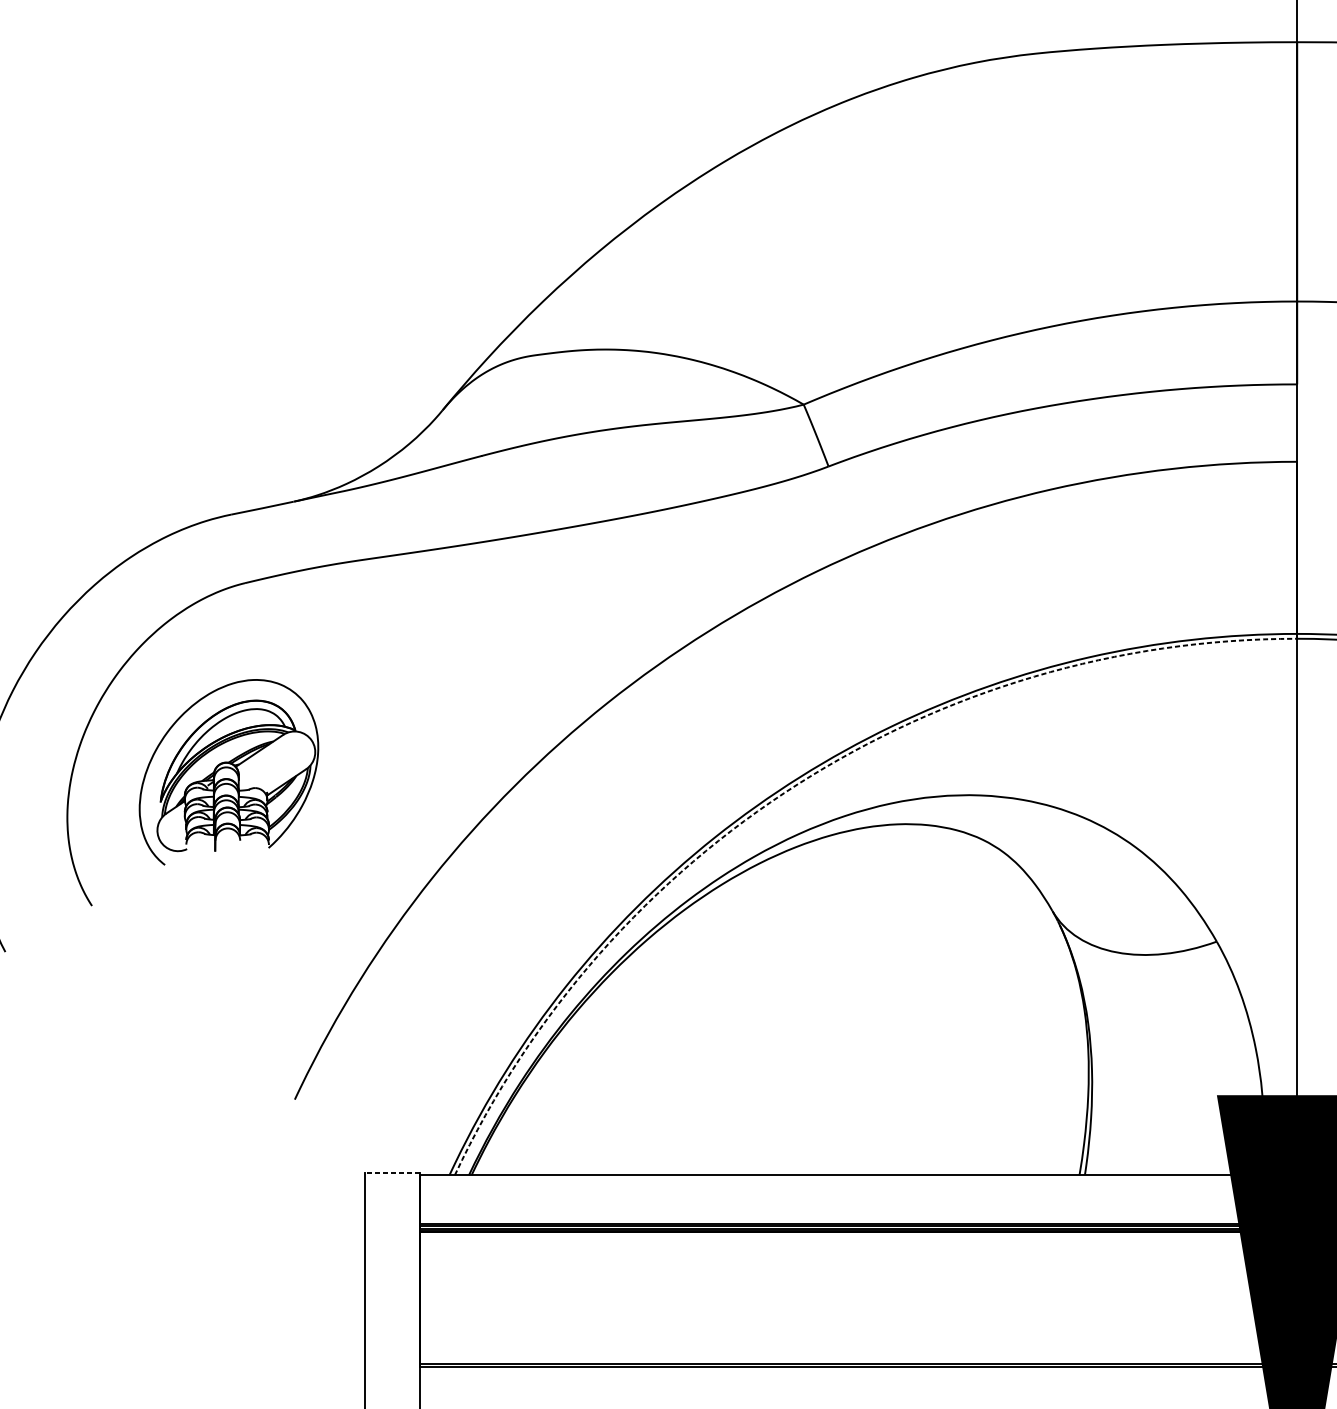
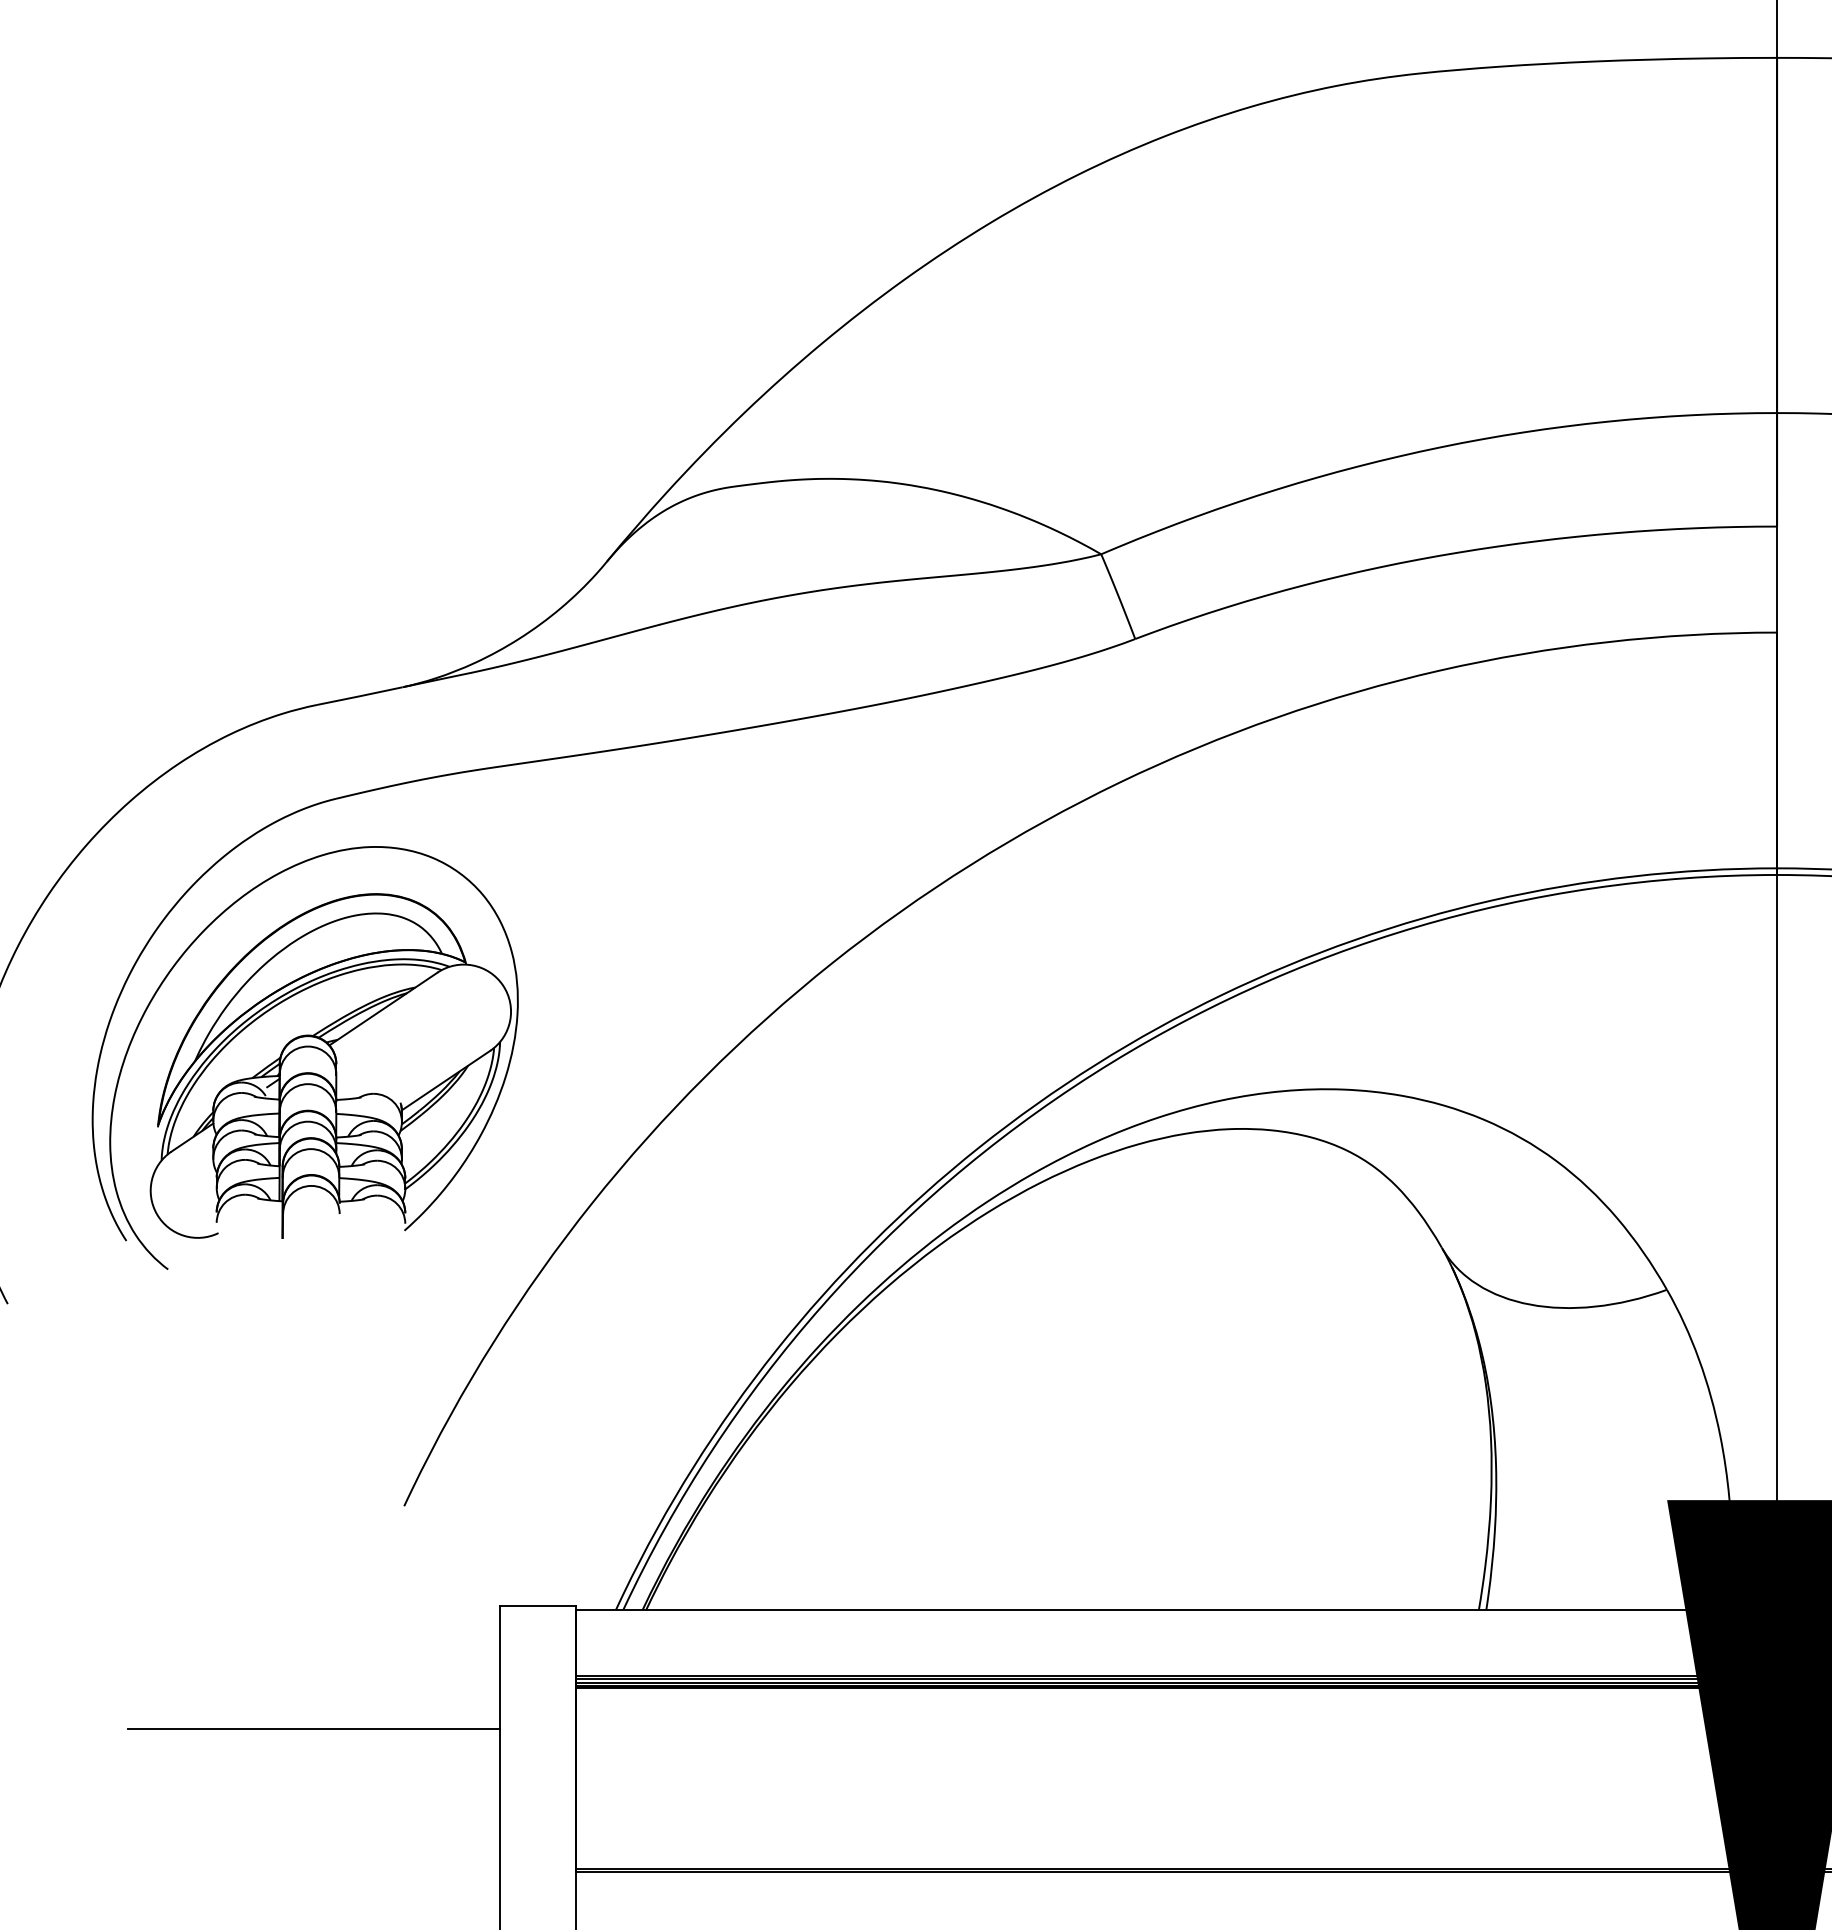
part: (228, 772) -> (313, 1057), size x1.67
arc: (798, 784) -> (1093, 1074), dashed -> solid
line: (392, 1172) -> (538, 1606), dashed -> solid
line: (228, 1262) -> (313, 1729), added

